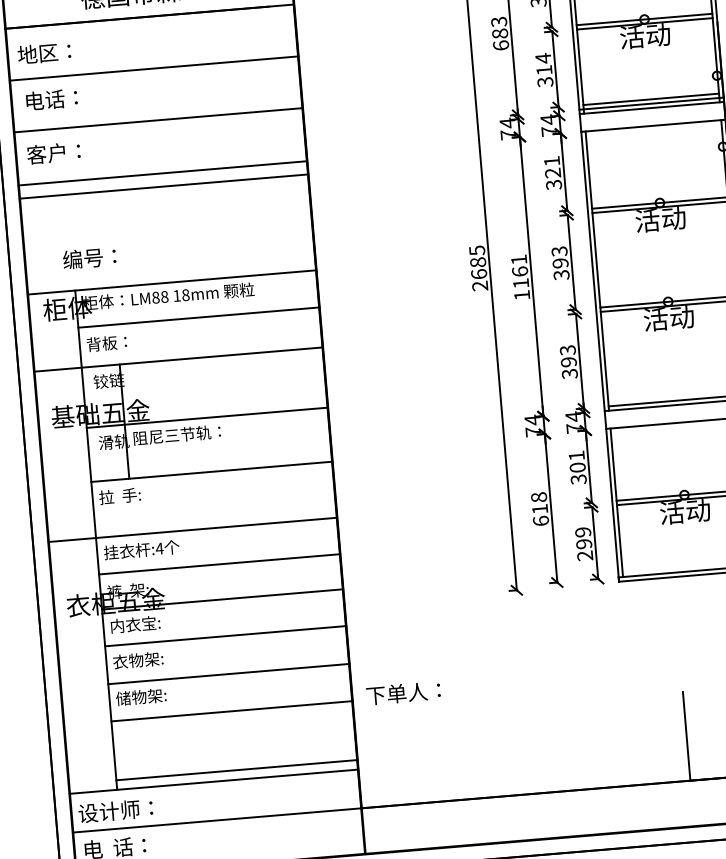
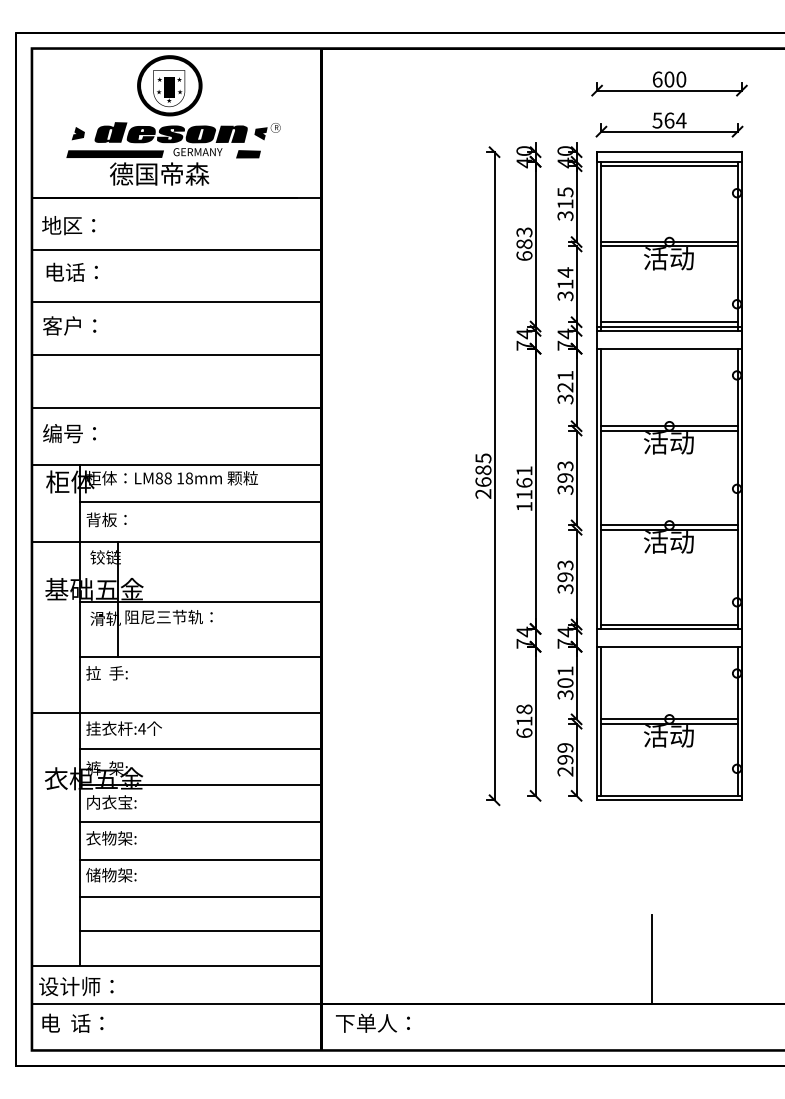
line: (163, 186) -> (176, 408), moved
text: (89, 258) -> (69, 433), moved
text: (402, 692) -> (372, 1022), moved
line: (236, 770) -> (200, 931), moved

